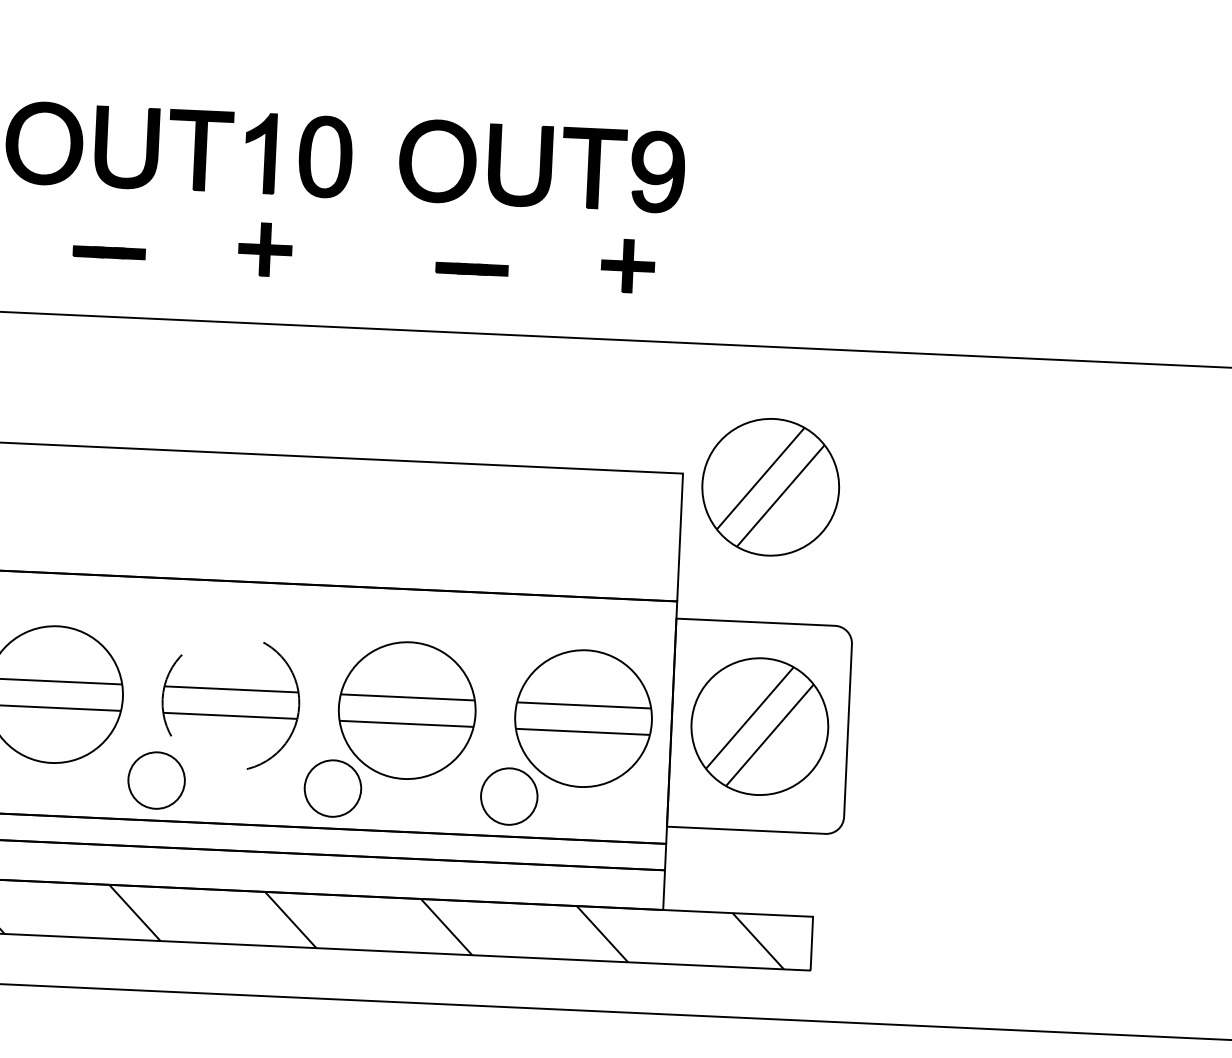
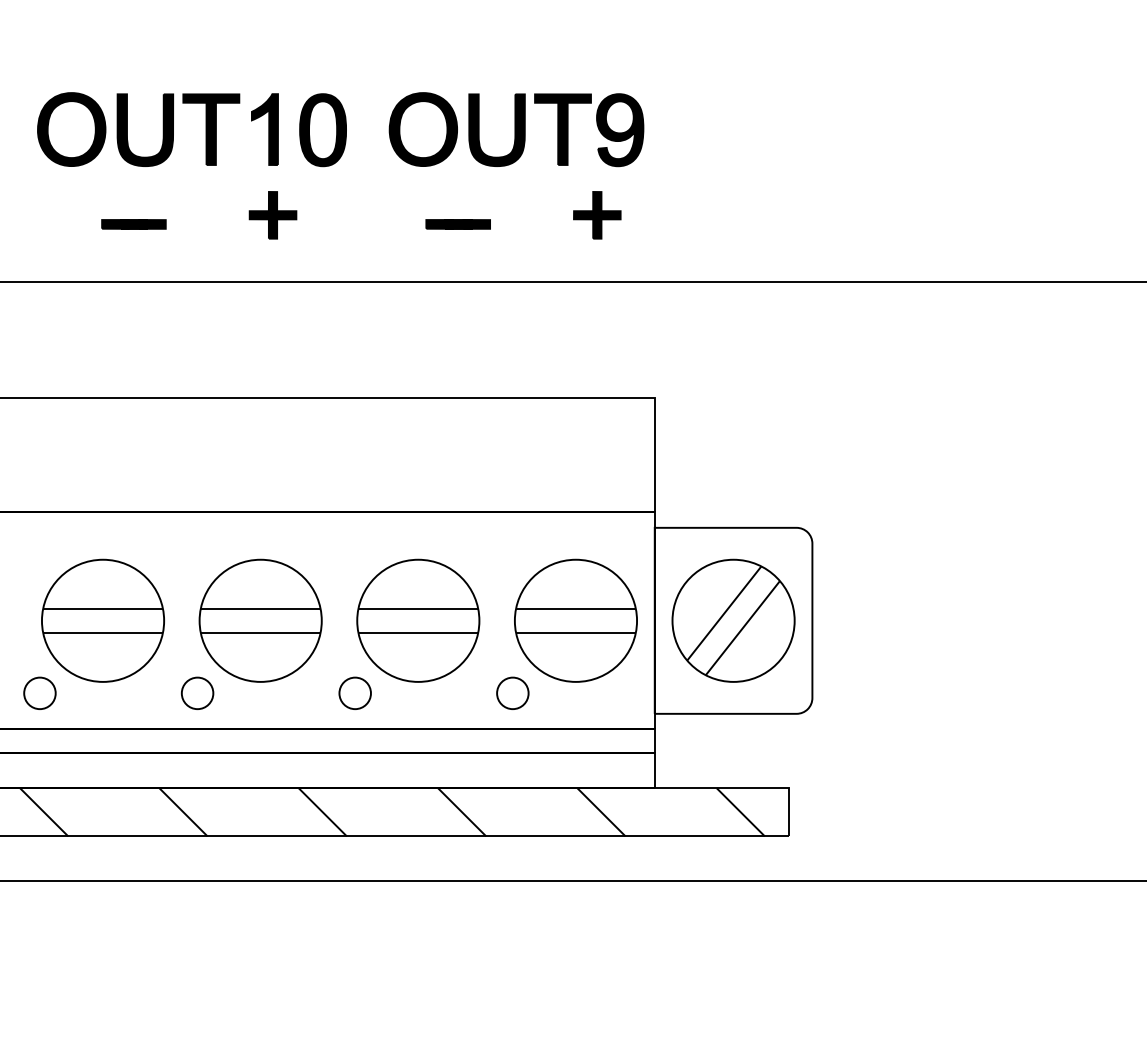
part: (770, 486) -> (733, 406), removed
circle: (230, 702) -> (260, 620), dashed -> solid
circle: (156, 780) -> (197, 693), size x0.62
circle: (332, 788) -> (354, 693), size x0.62
circle: (508, 796) -> (512, 693), size x0.62

